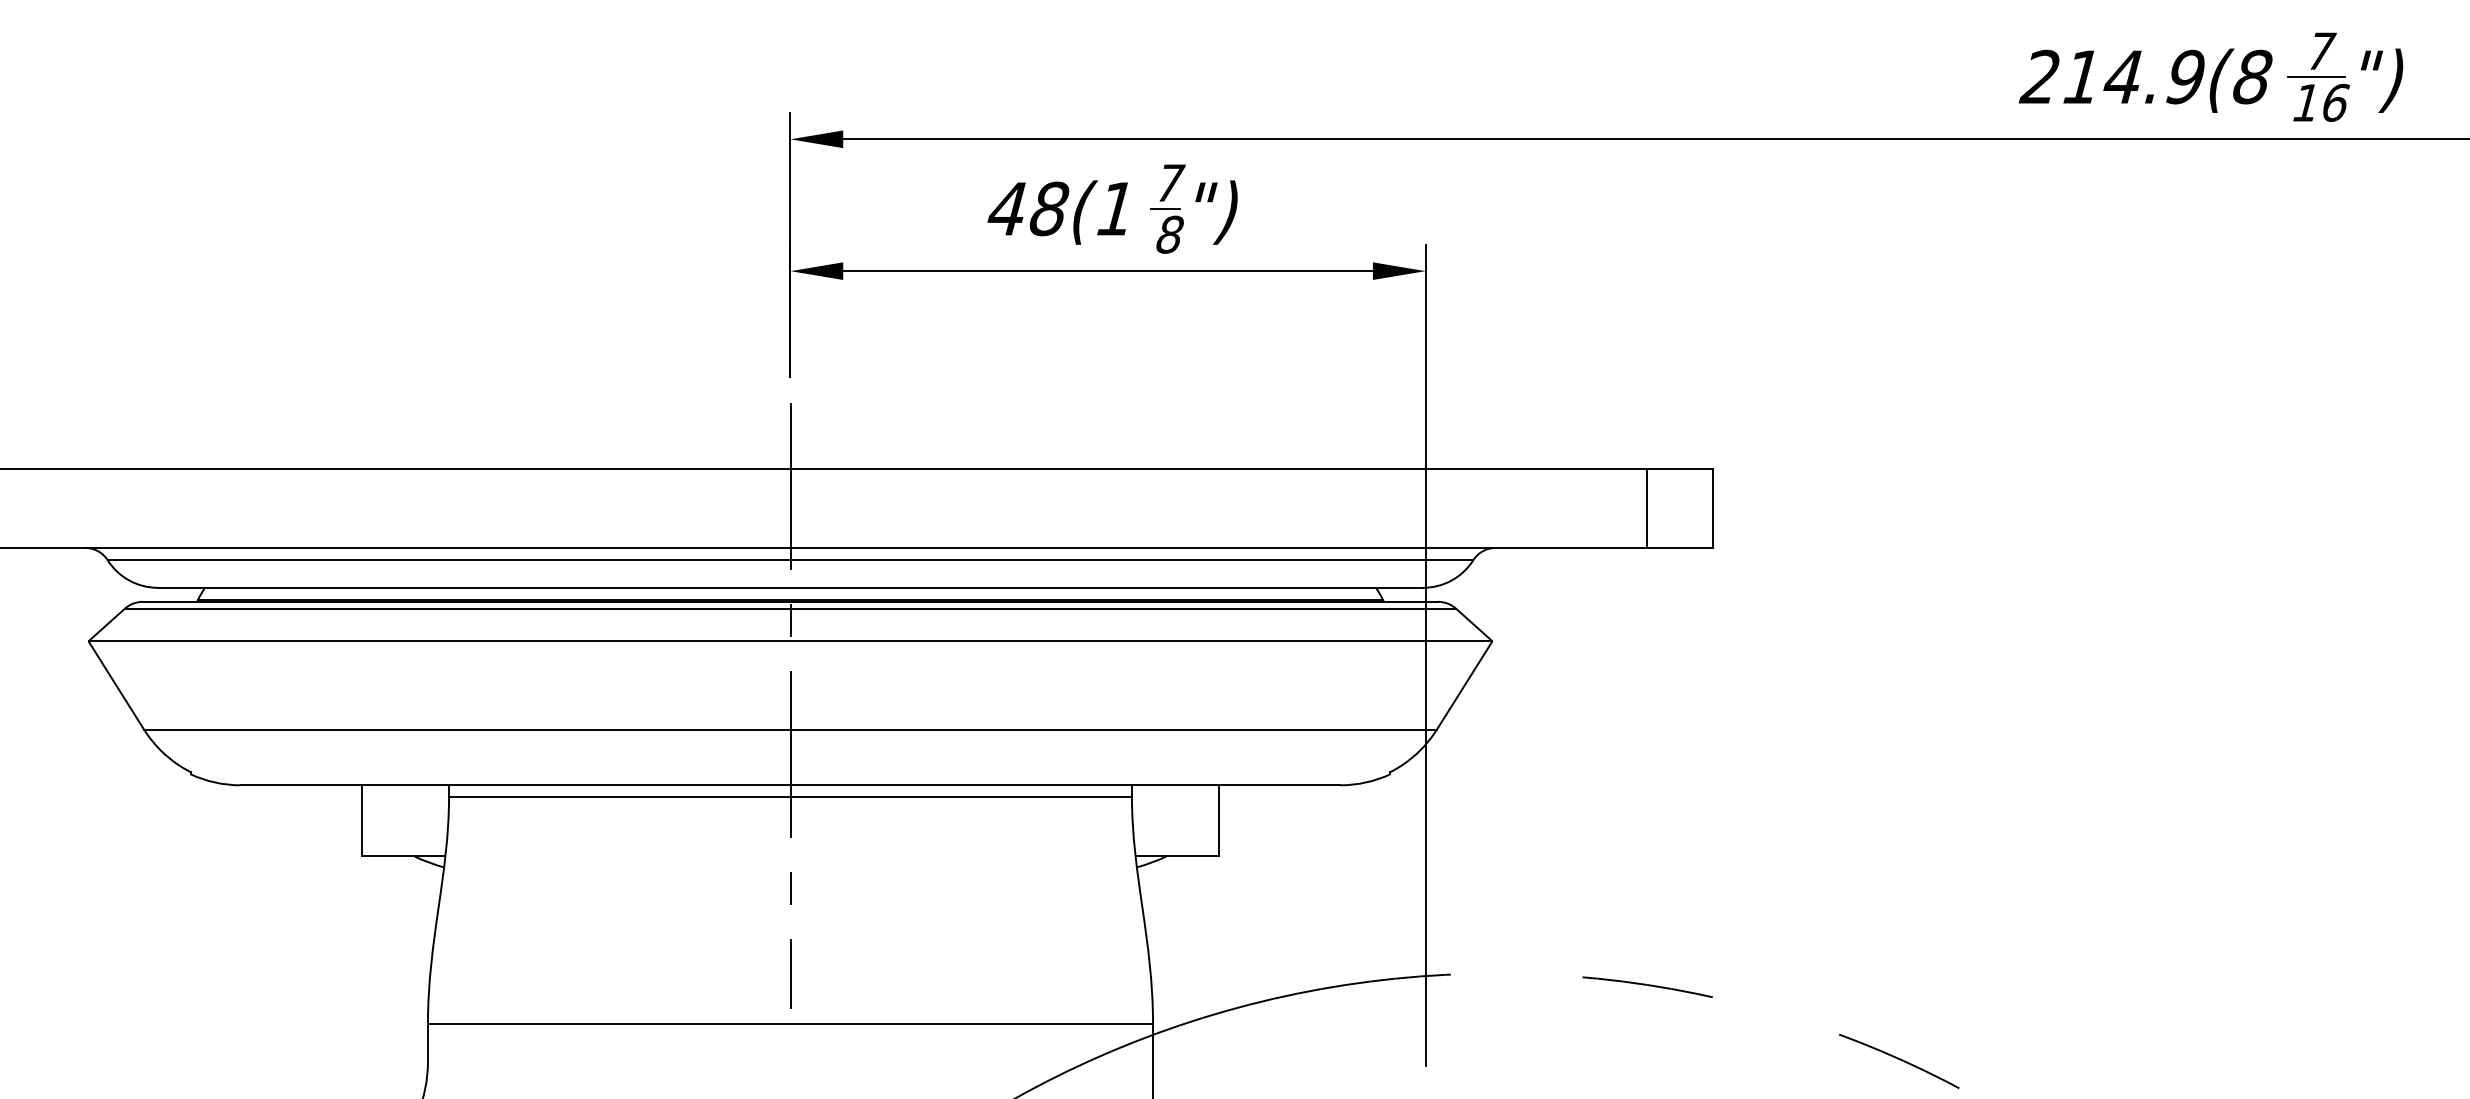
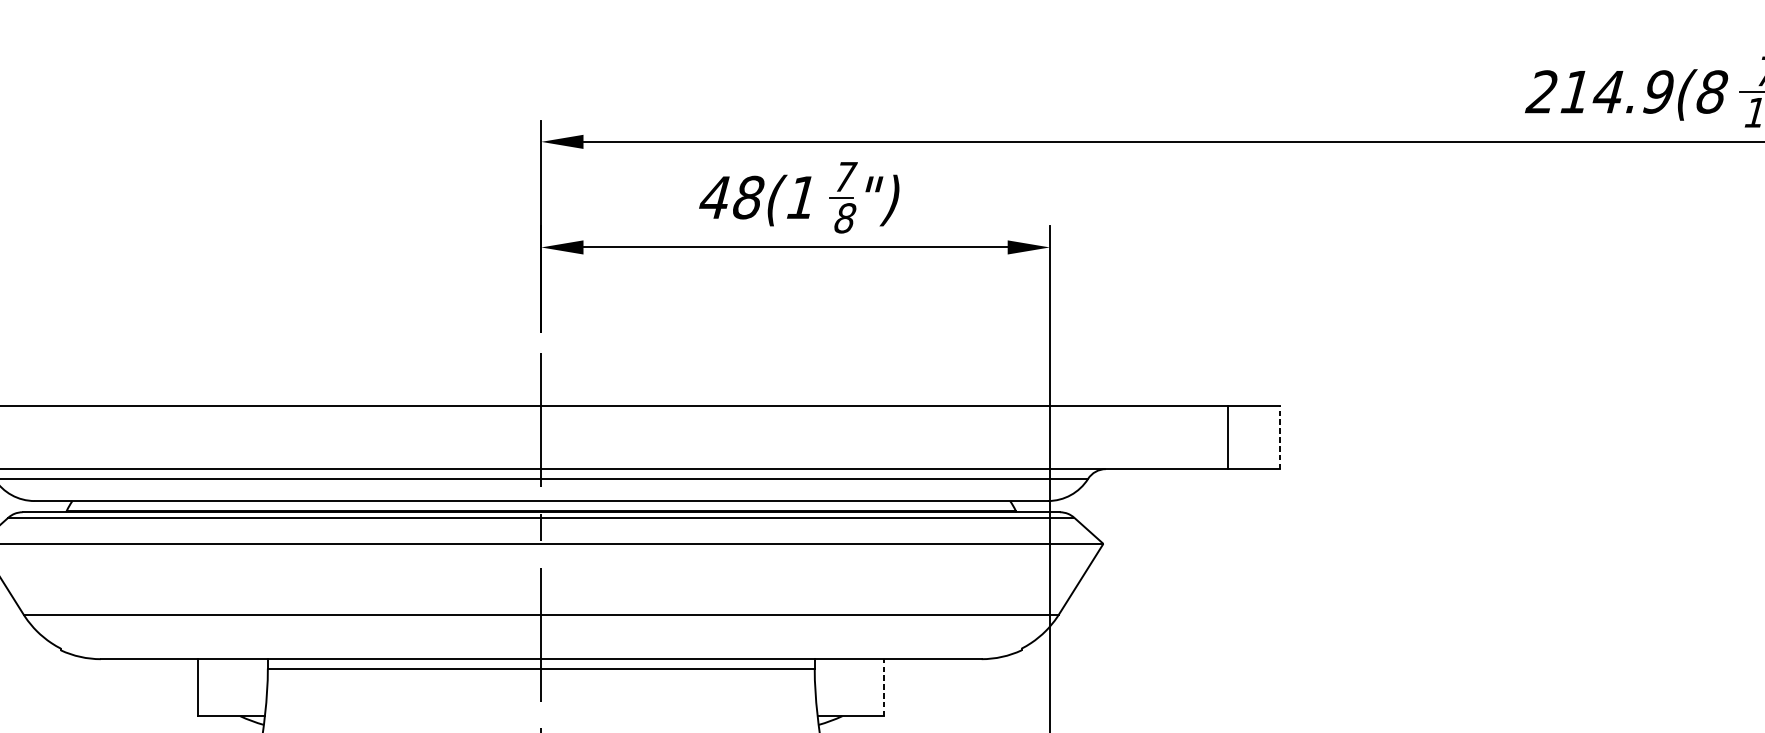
line: (1713, 508) -> (1280, 437), solid -> dashed
line: (1218, 820) -> (884, 687), solid -> dashed

